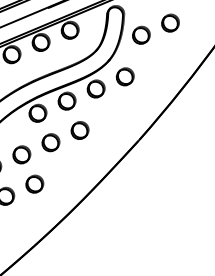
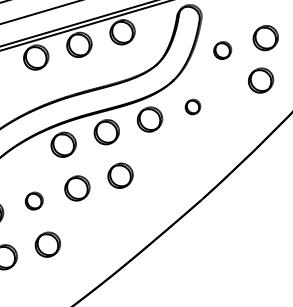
part: (141, 34) -> (222, 49), size x0.7
part: (170, 52) -> (261, 79), added
part: (124, 76) -> (192, 106), size x0.6
part: (21, 154) -> (33, 200), size x0.7

